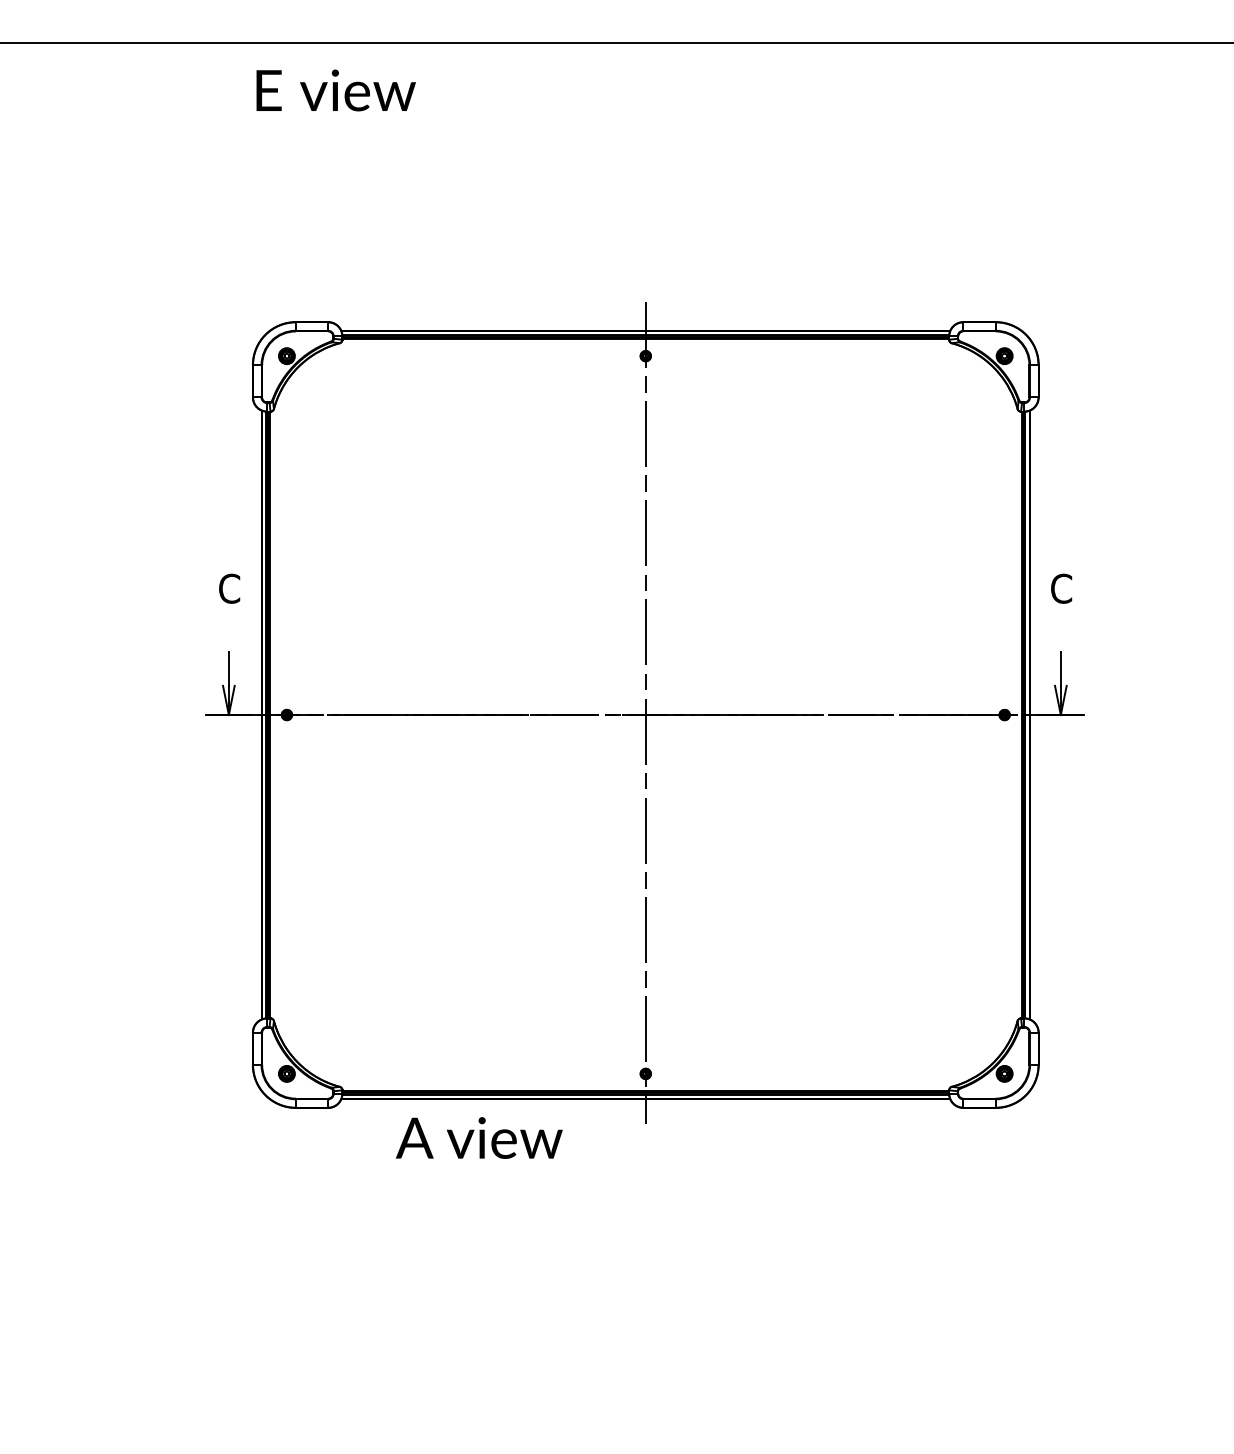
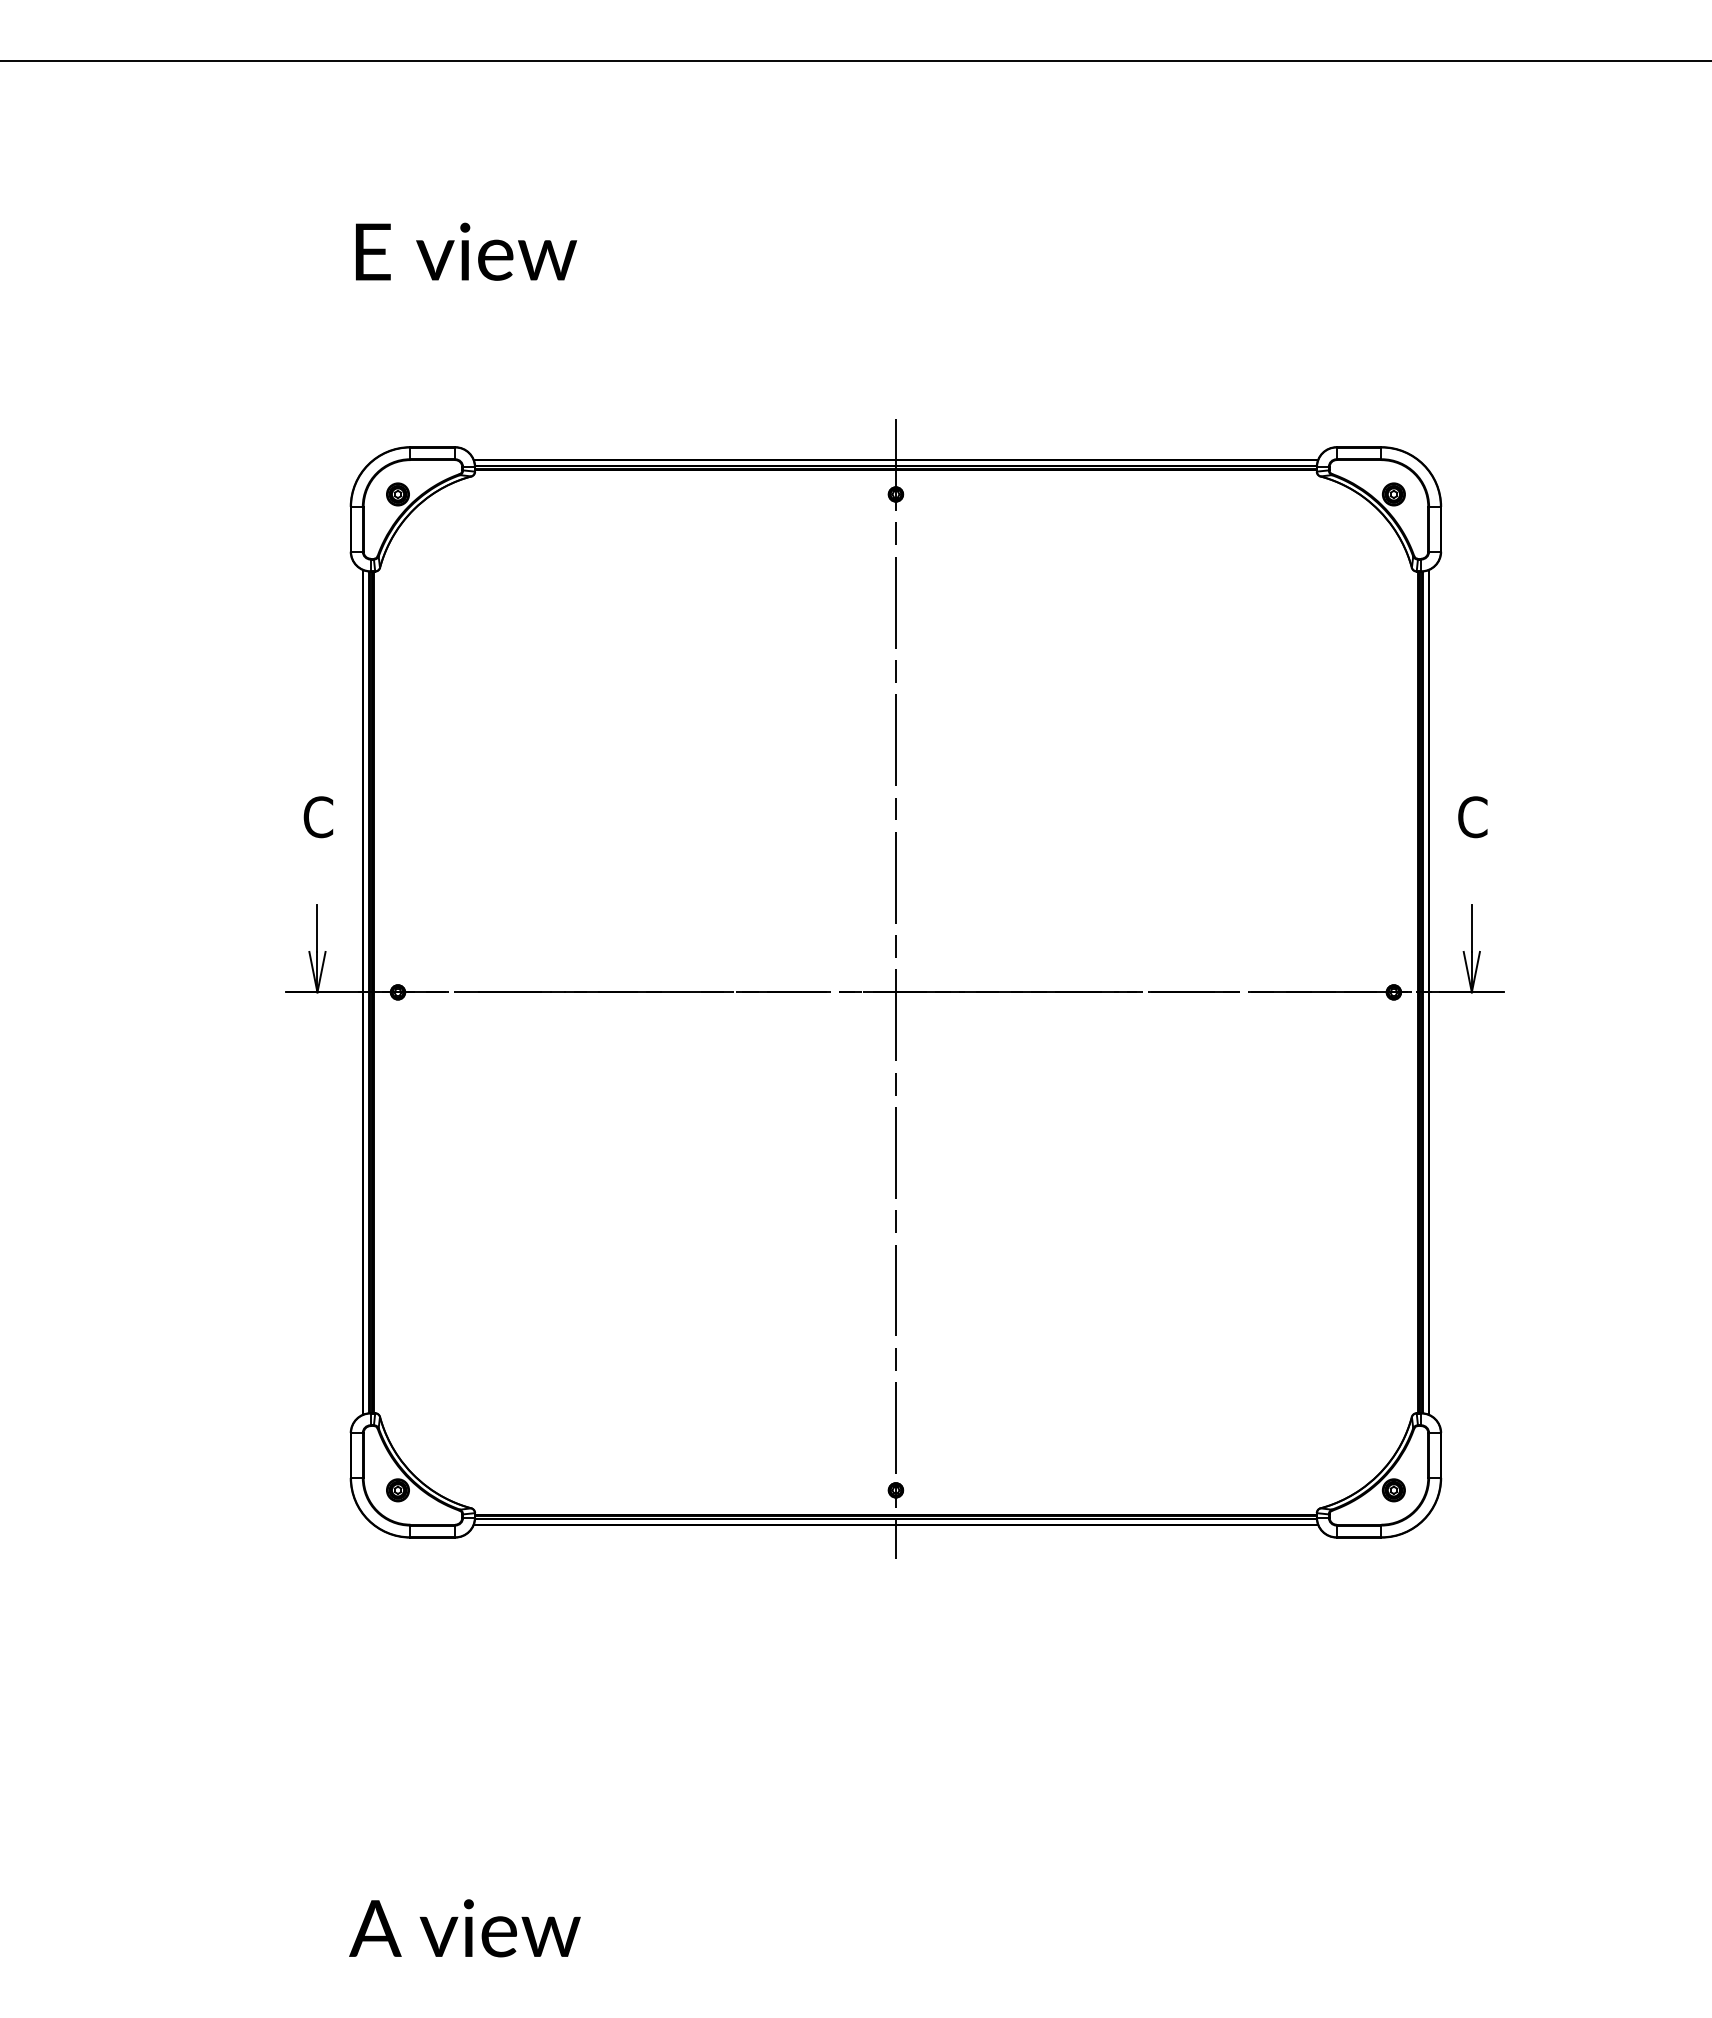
text: (336, 90) -> (466, 251), moved
text: (478, 1138) -> (464, 1928), moved

